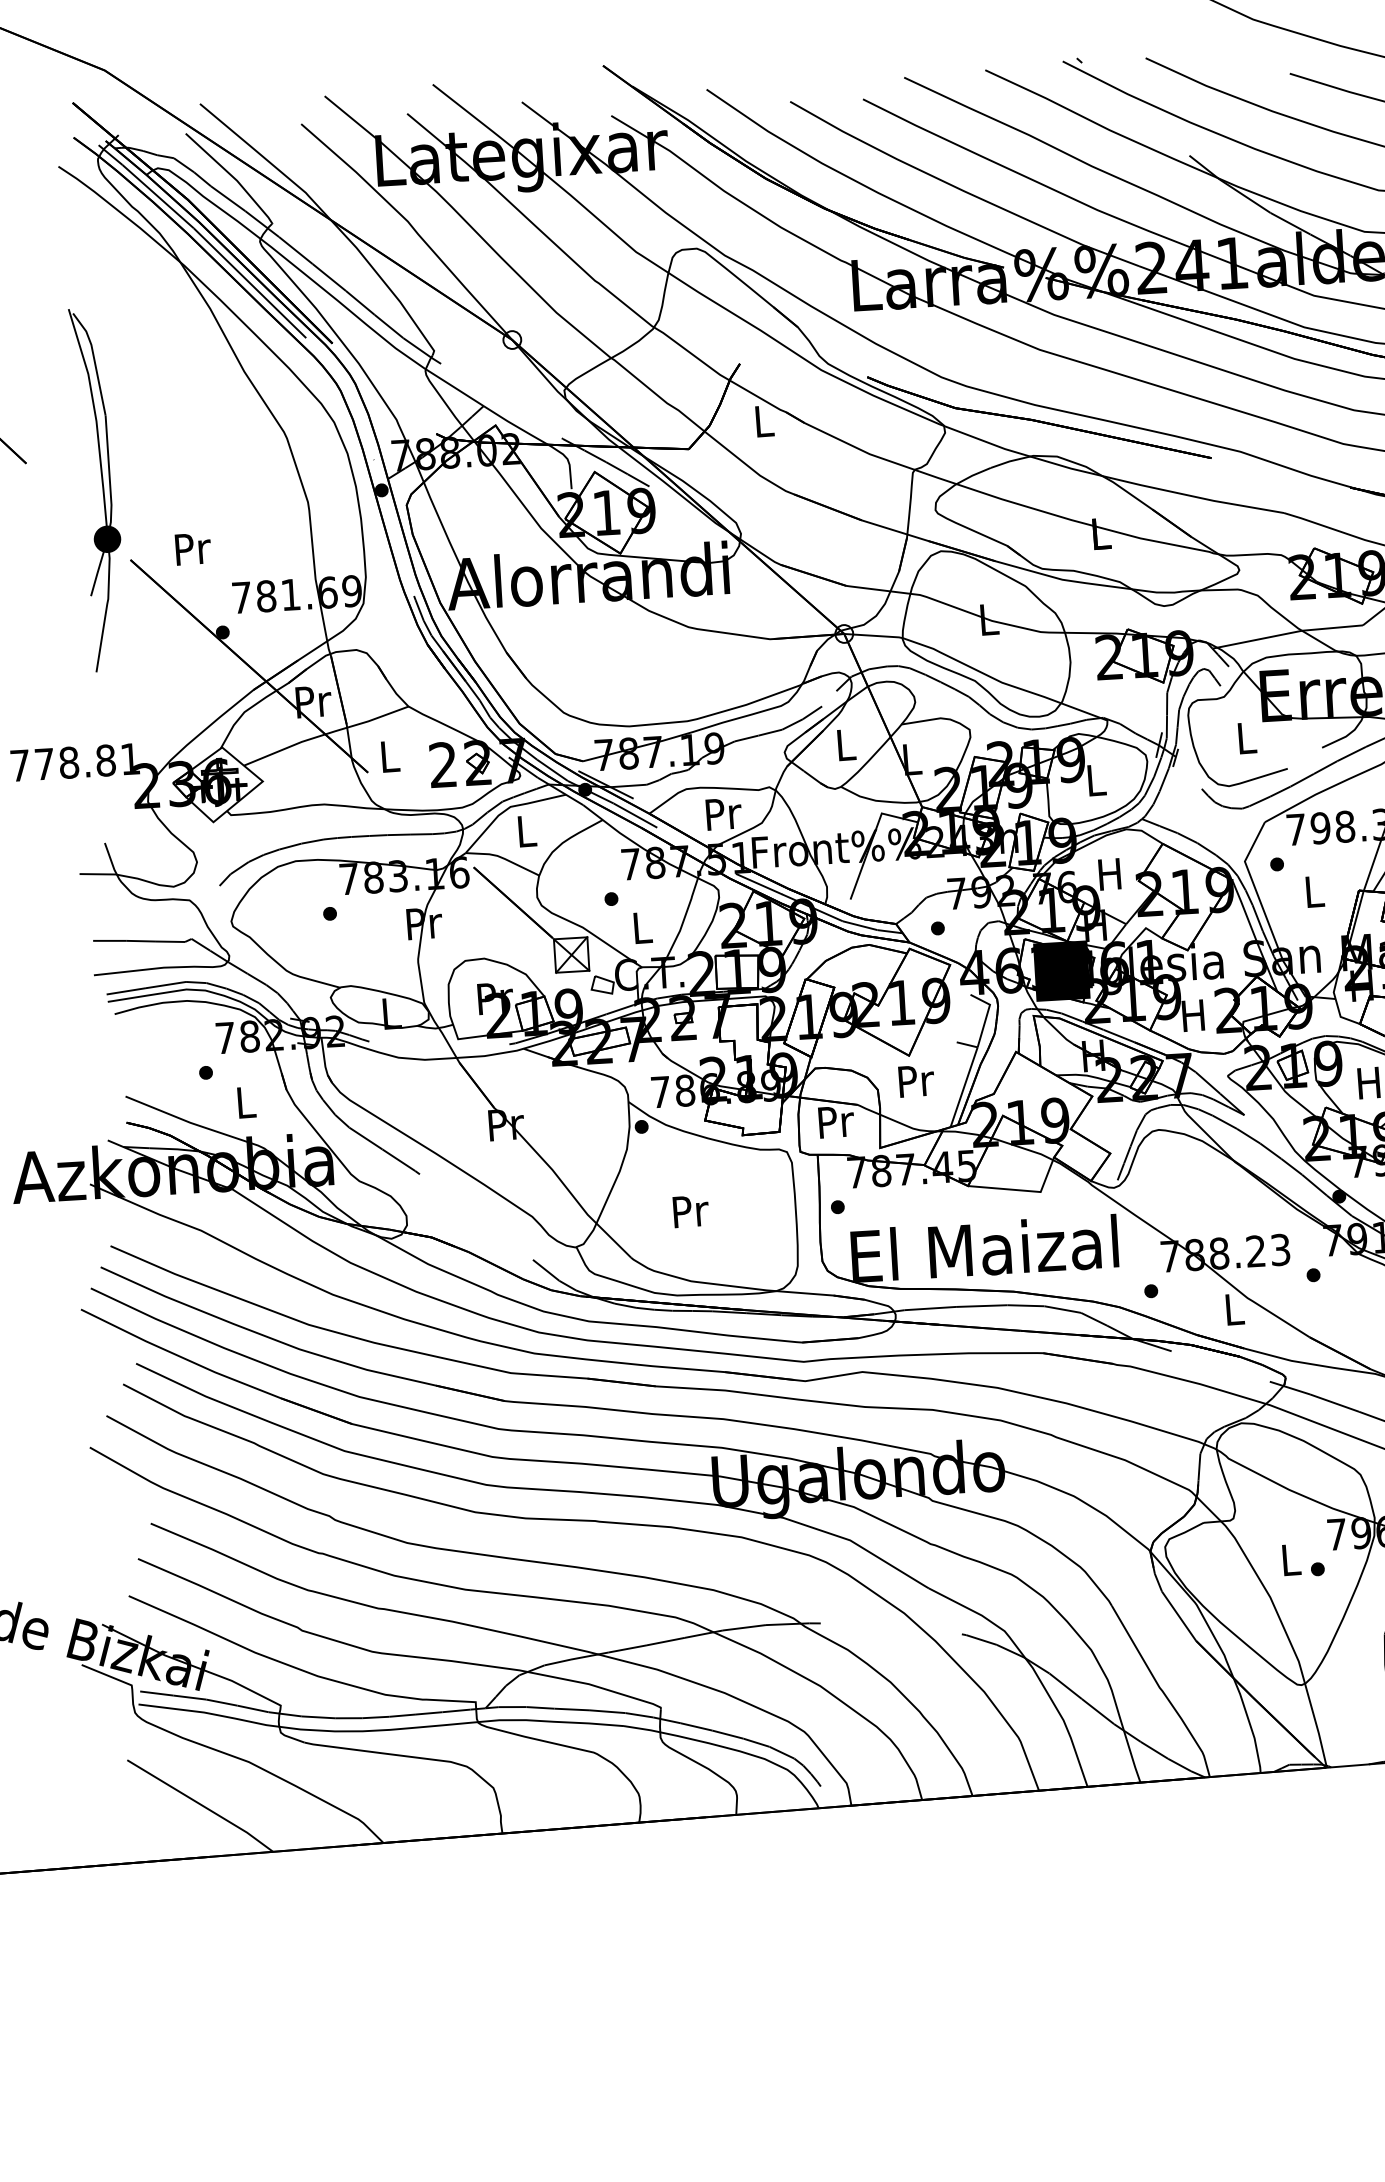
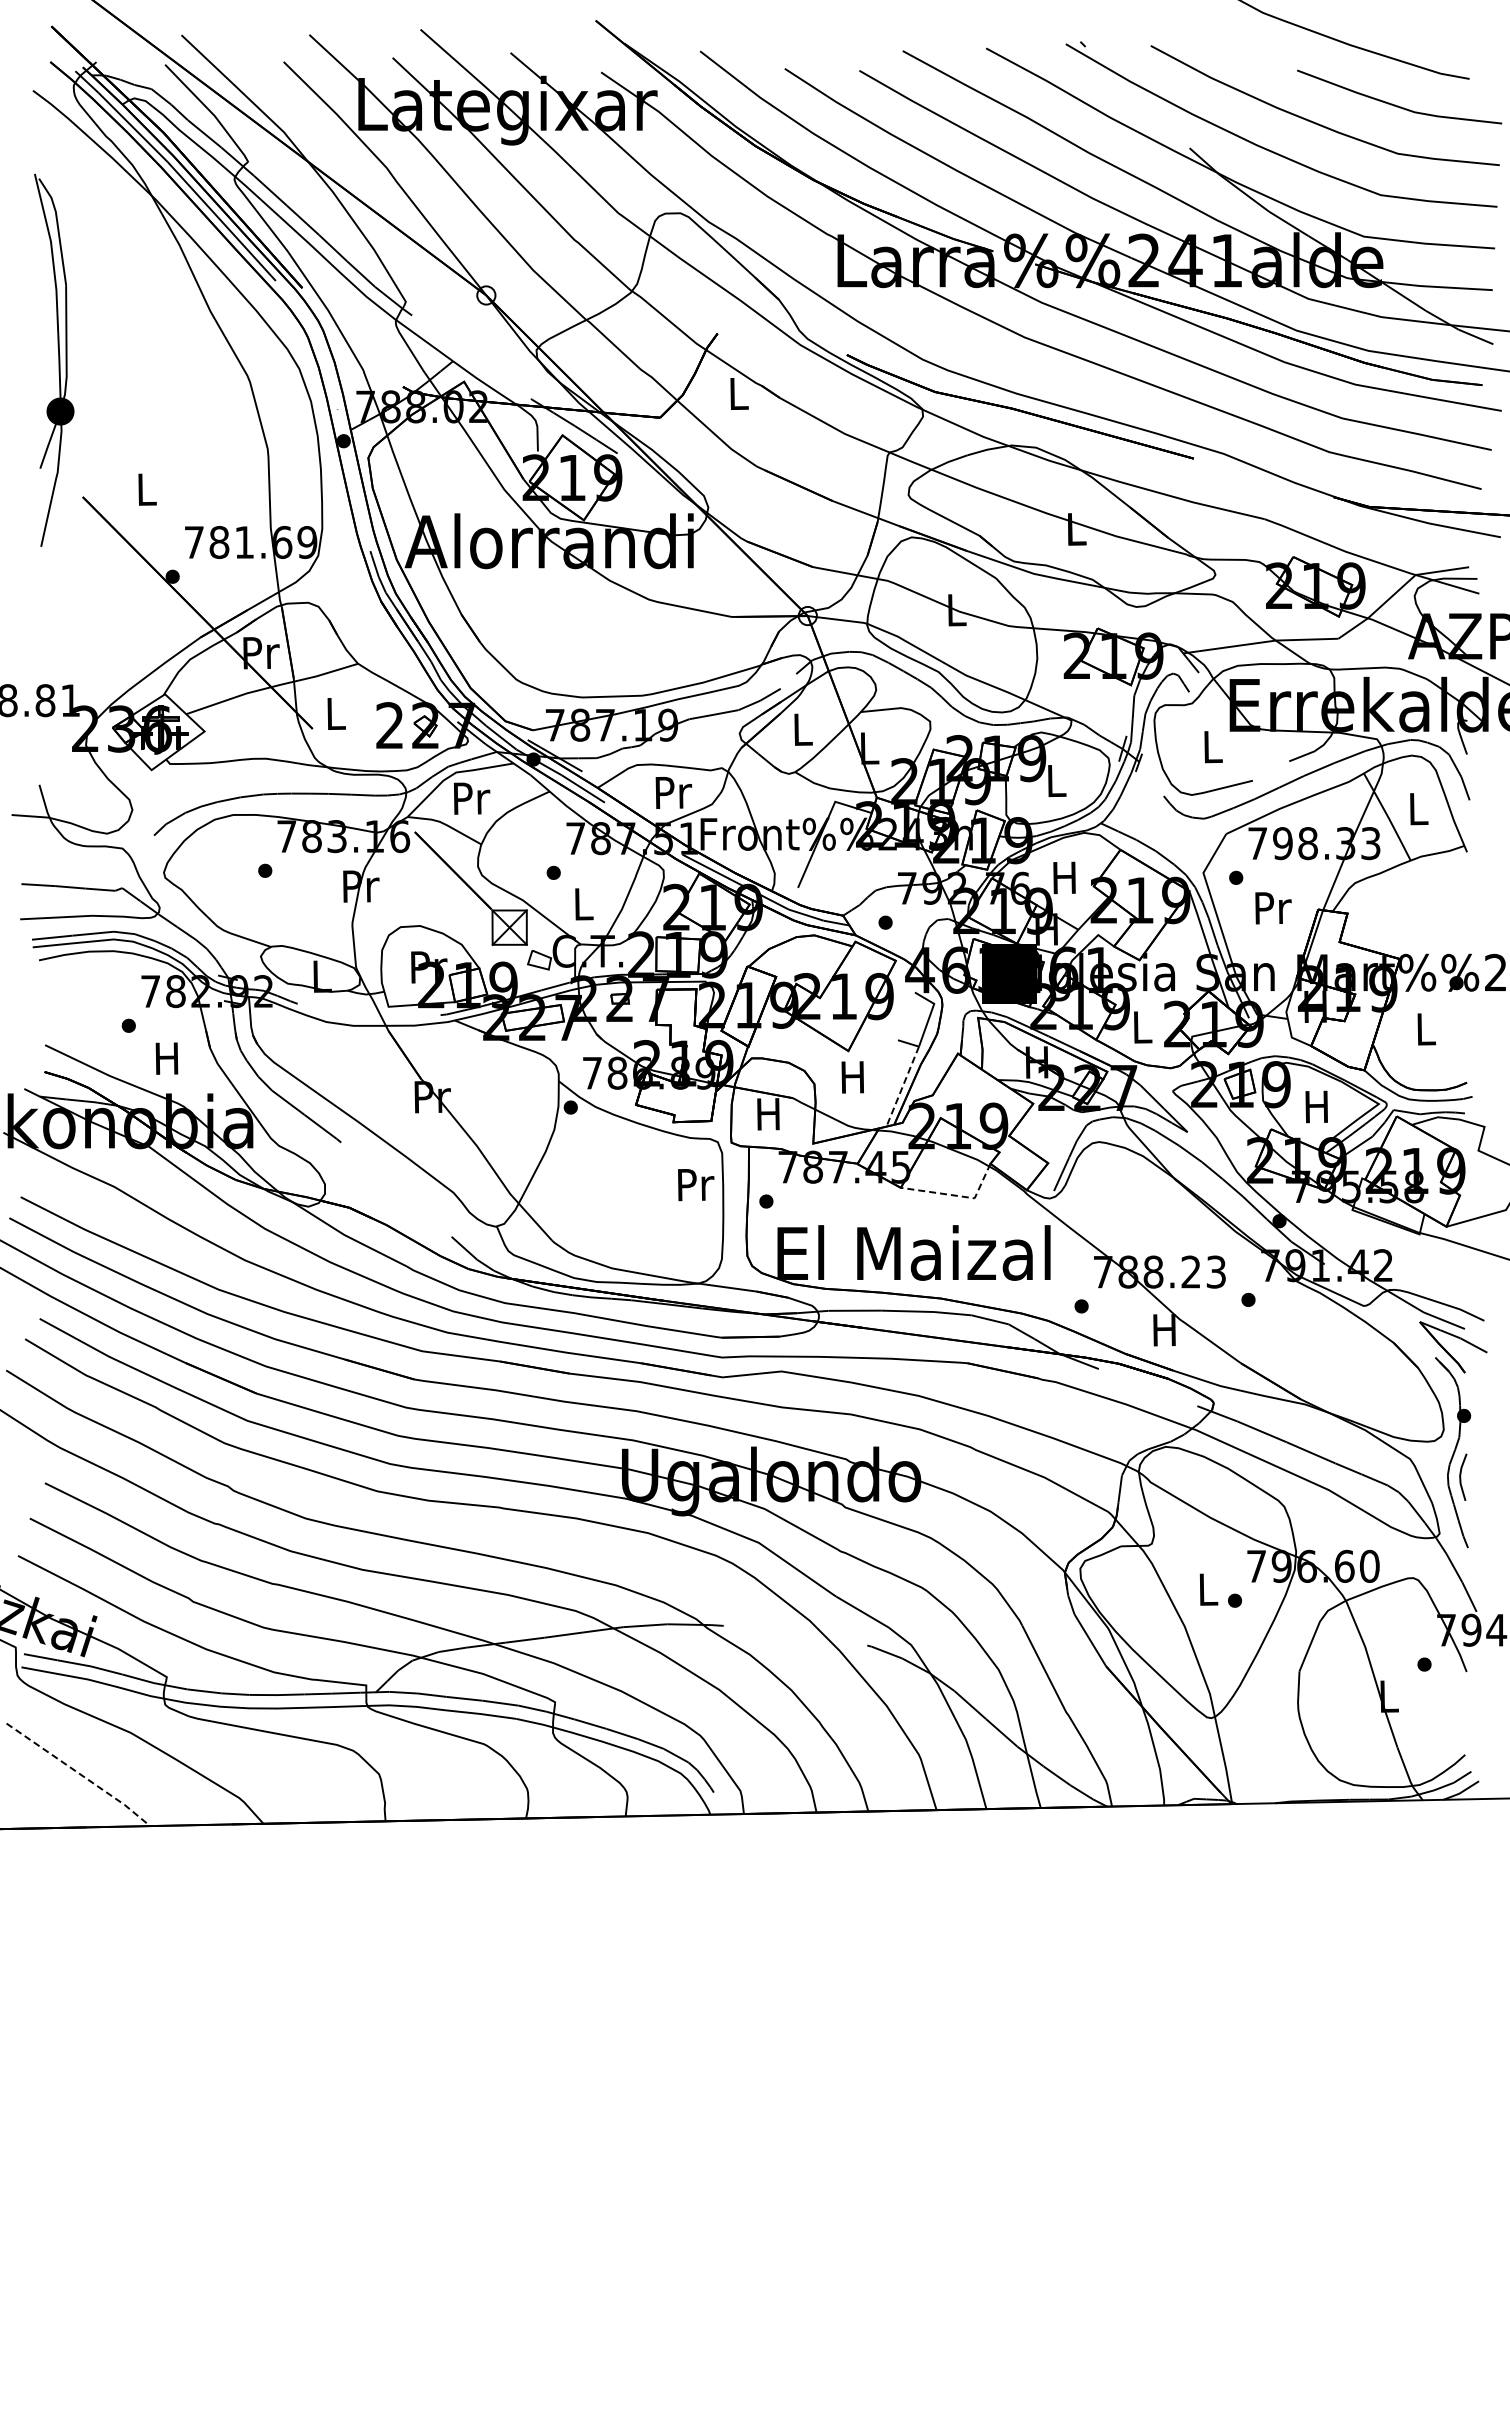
part: (98, 488) -> (54, 359), moved
text: (193, 548) -> (147, 489), Pr -> L
text: (527, 831) -> (472, 798), L -> Pr
text: (1315, 892) -> (1273, 908), L -> Pr
text: (1193, 1015) -> (1141, 1027), H -> L
text: (916, 1081) -> (854, 1077), Pr -> H
line: (963, 1088) -> (902, 1087), solid -> dashed
text: (244, 1102) -> (166, 1058), L -> H
text: (836, 1122) -> (770, 1114), Pr -> H
line: (1022, 1190) -> (956, 1195), solid -> dashed
text: (691, 1211) -> (696, 1185), moved
text: (1233, 1309) -> (1164, 1330), L -> H
line: (201, 1805) -> (79, 1774), solid -> dashed

